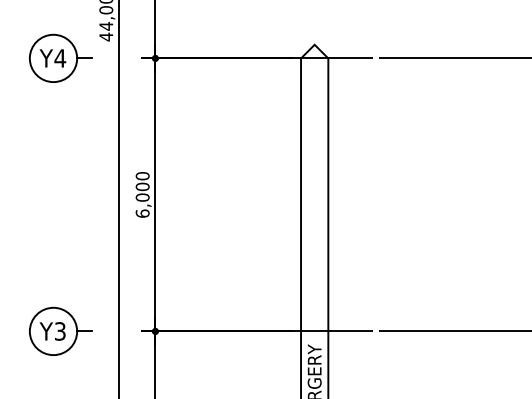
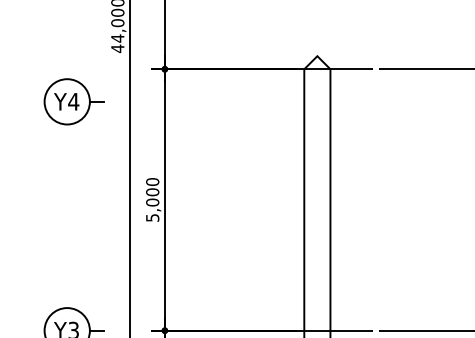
part: (60, 57) -> (73, 100), moved
text: (142, 213) -> (152, 217), 6,000 -> 5,000

